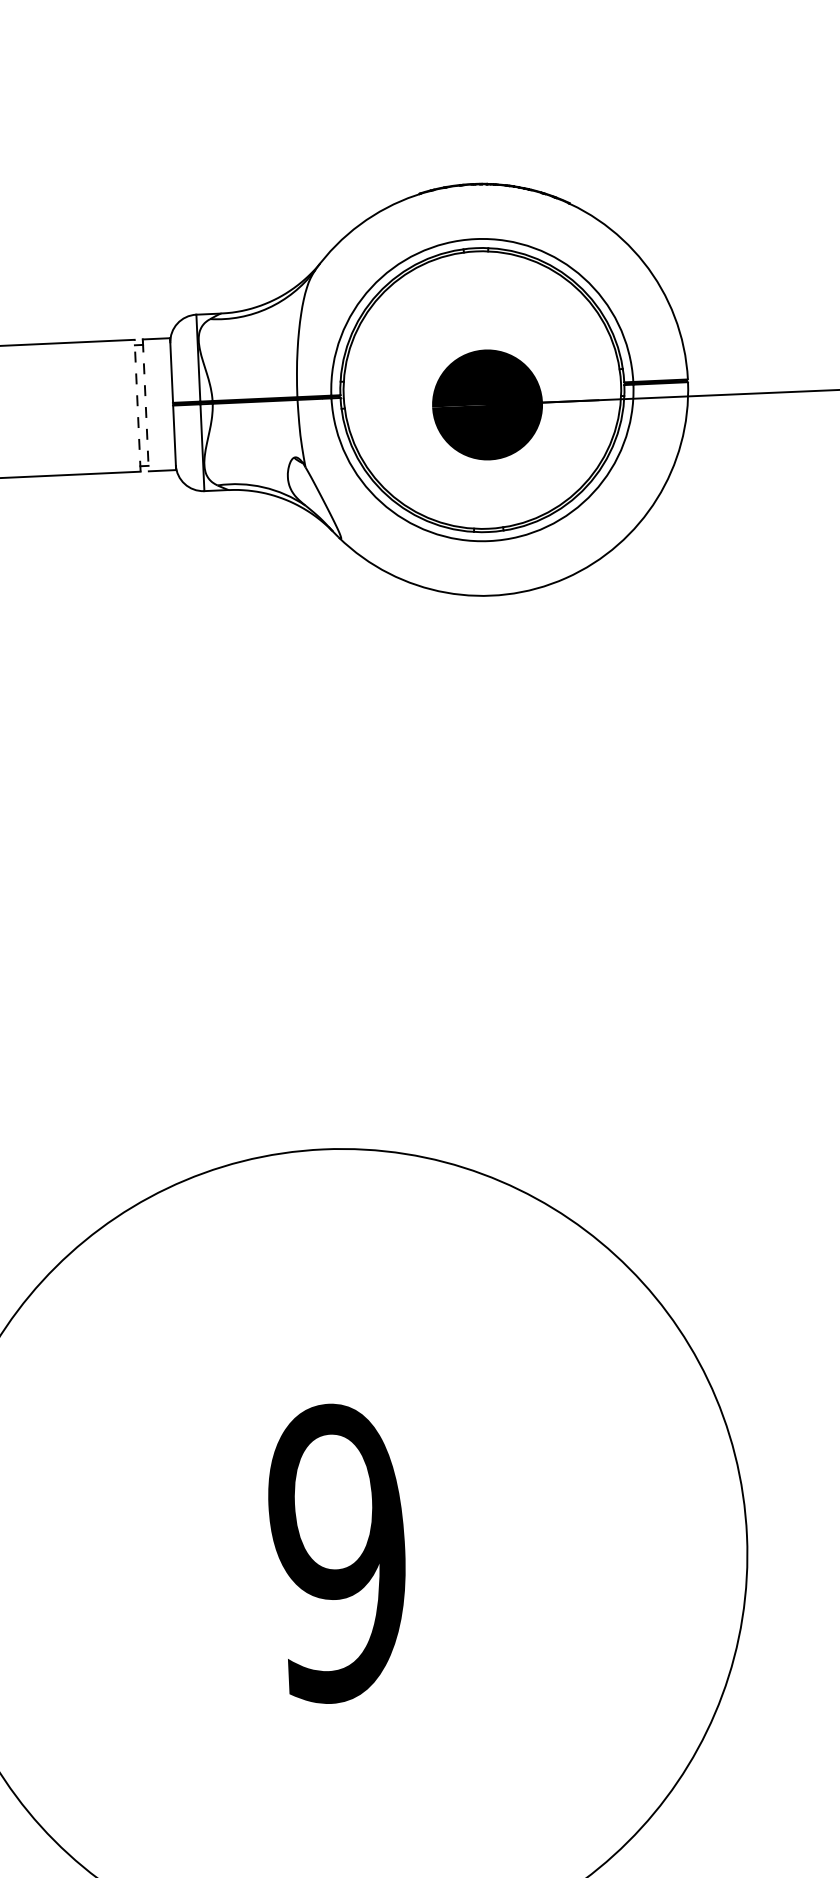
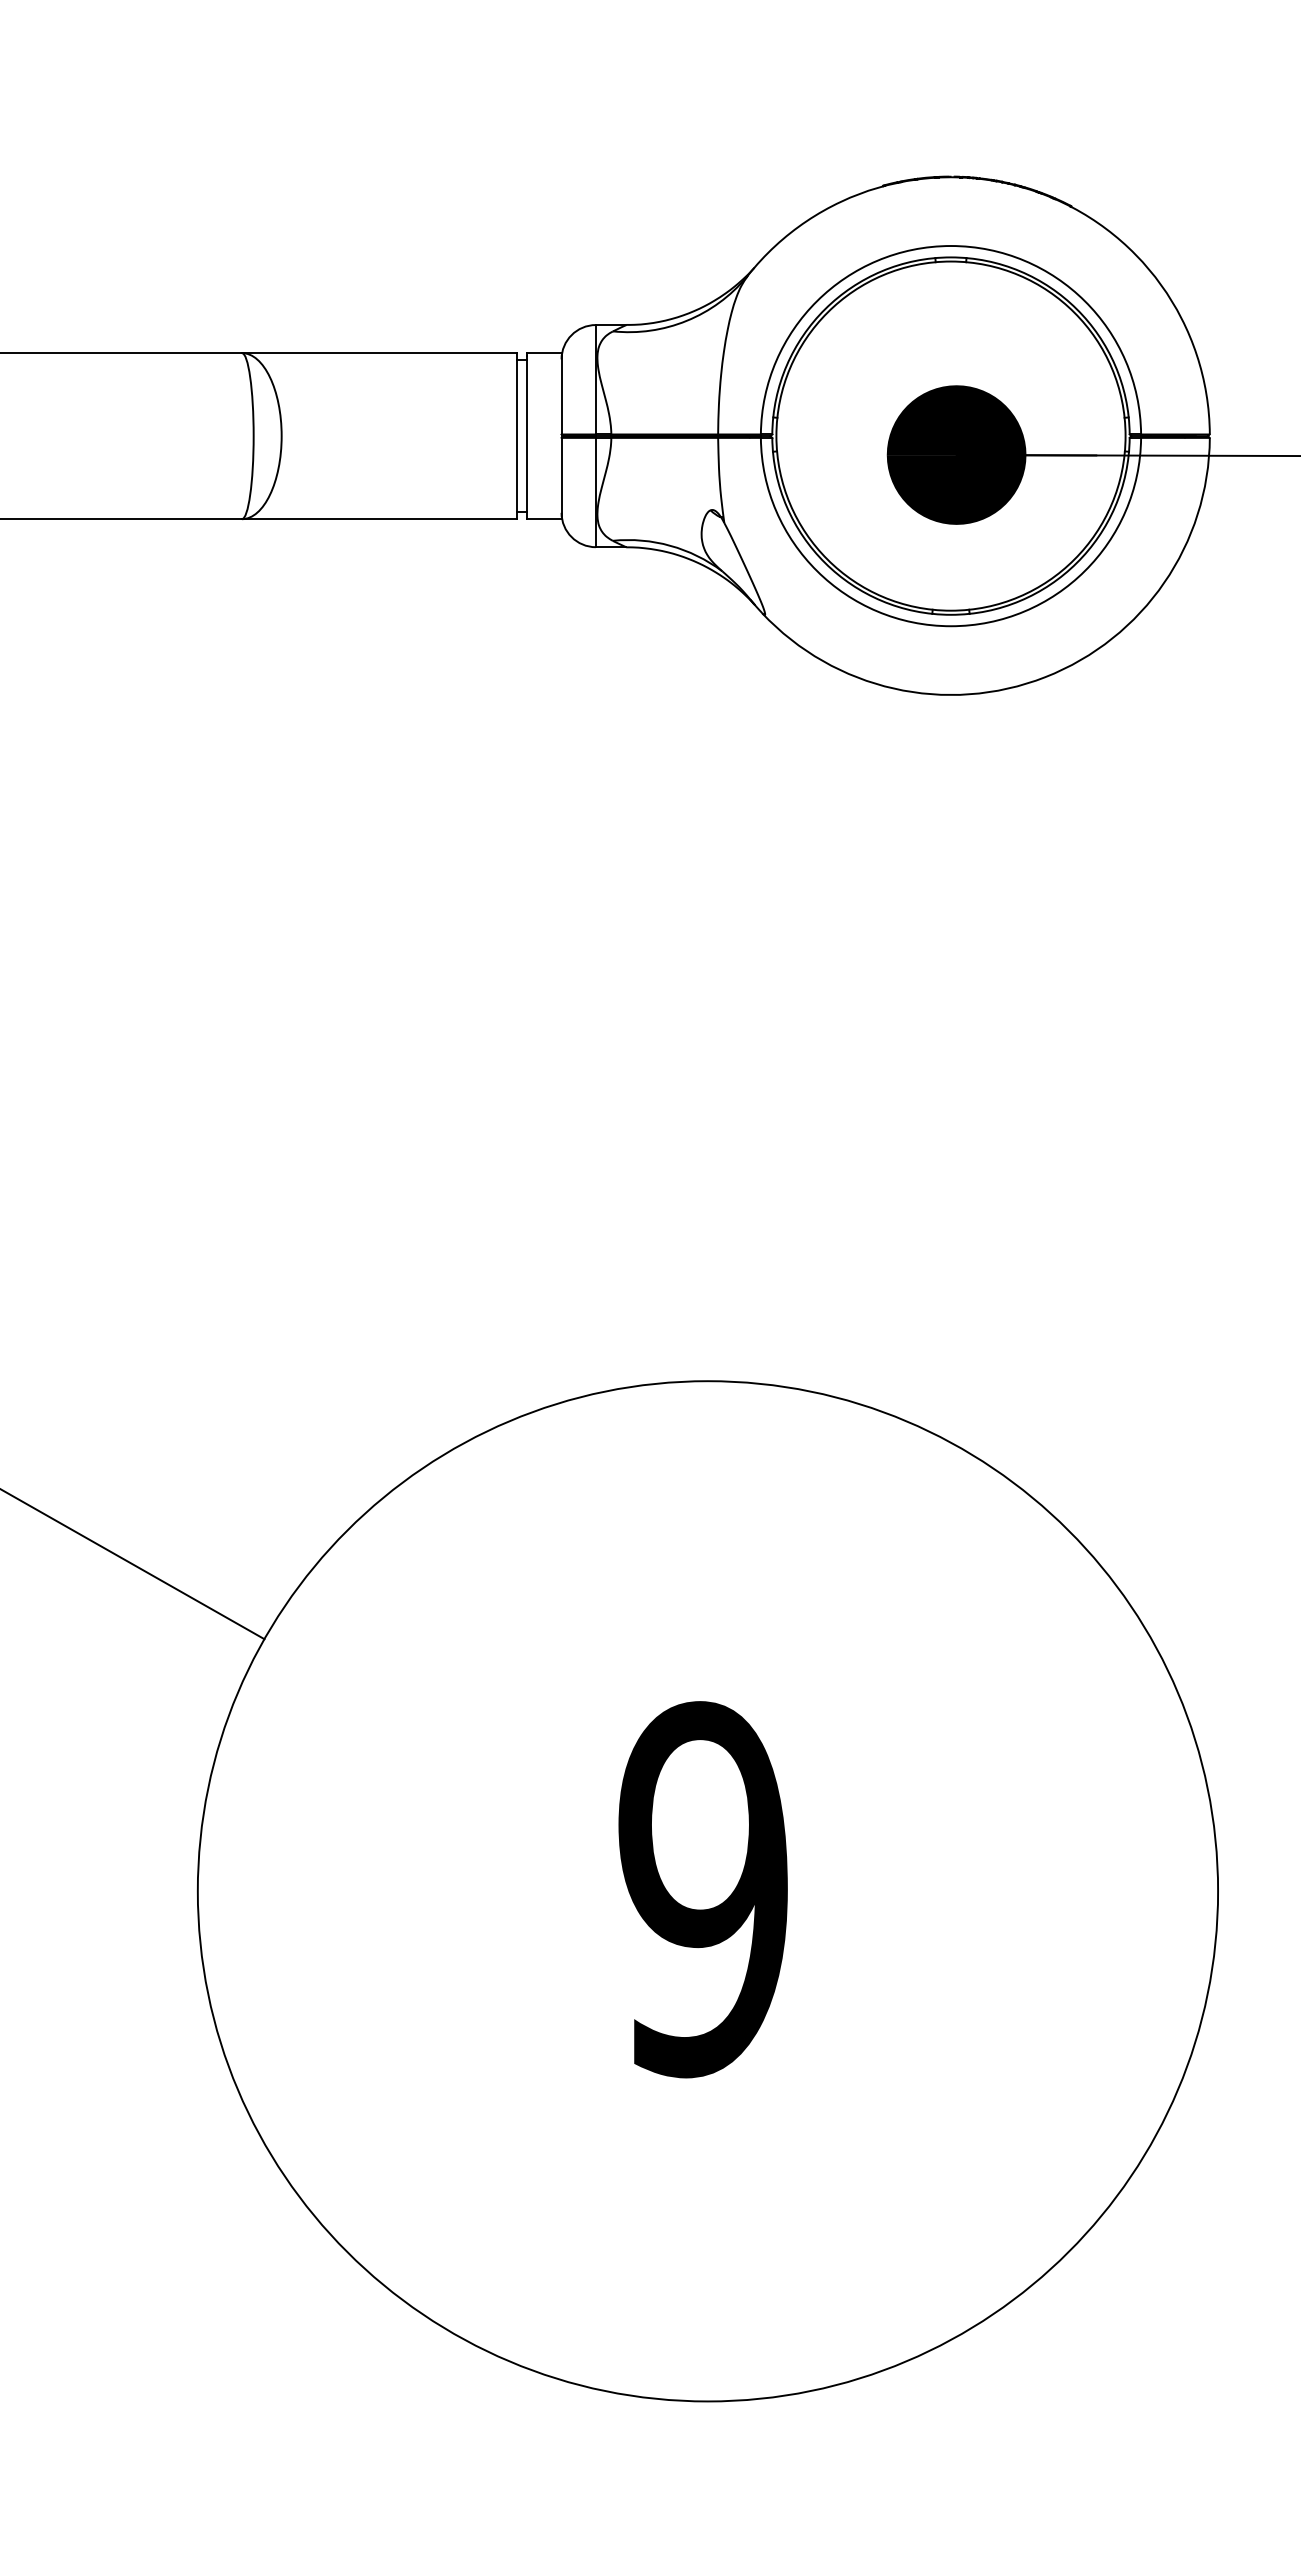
line: (137, 405) -> (516, 435), dashed -> solid
line: (146, 406) -> (527, 437), dashed -> solid

